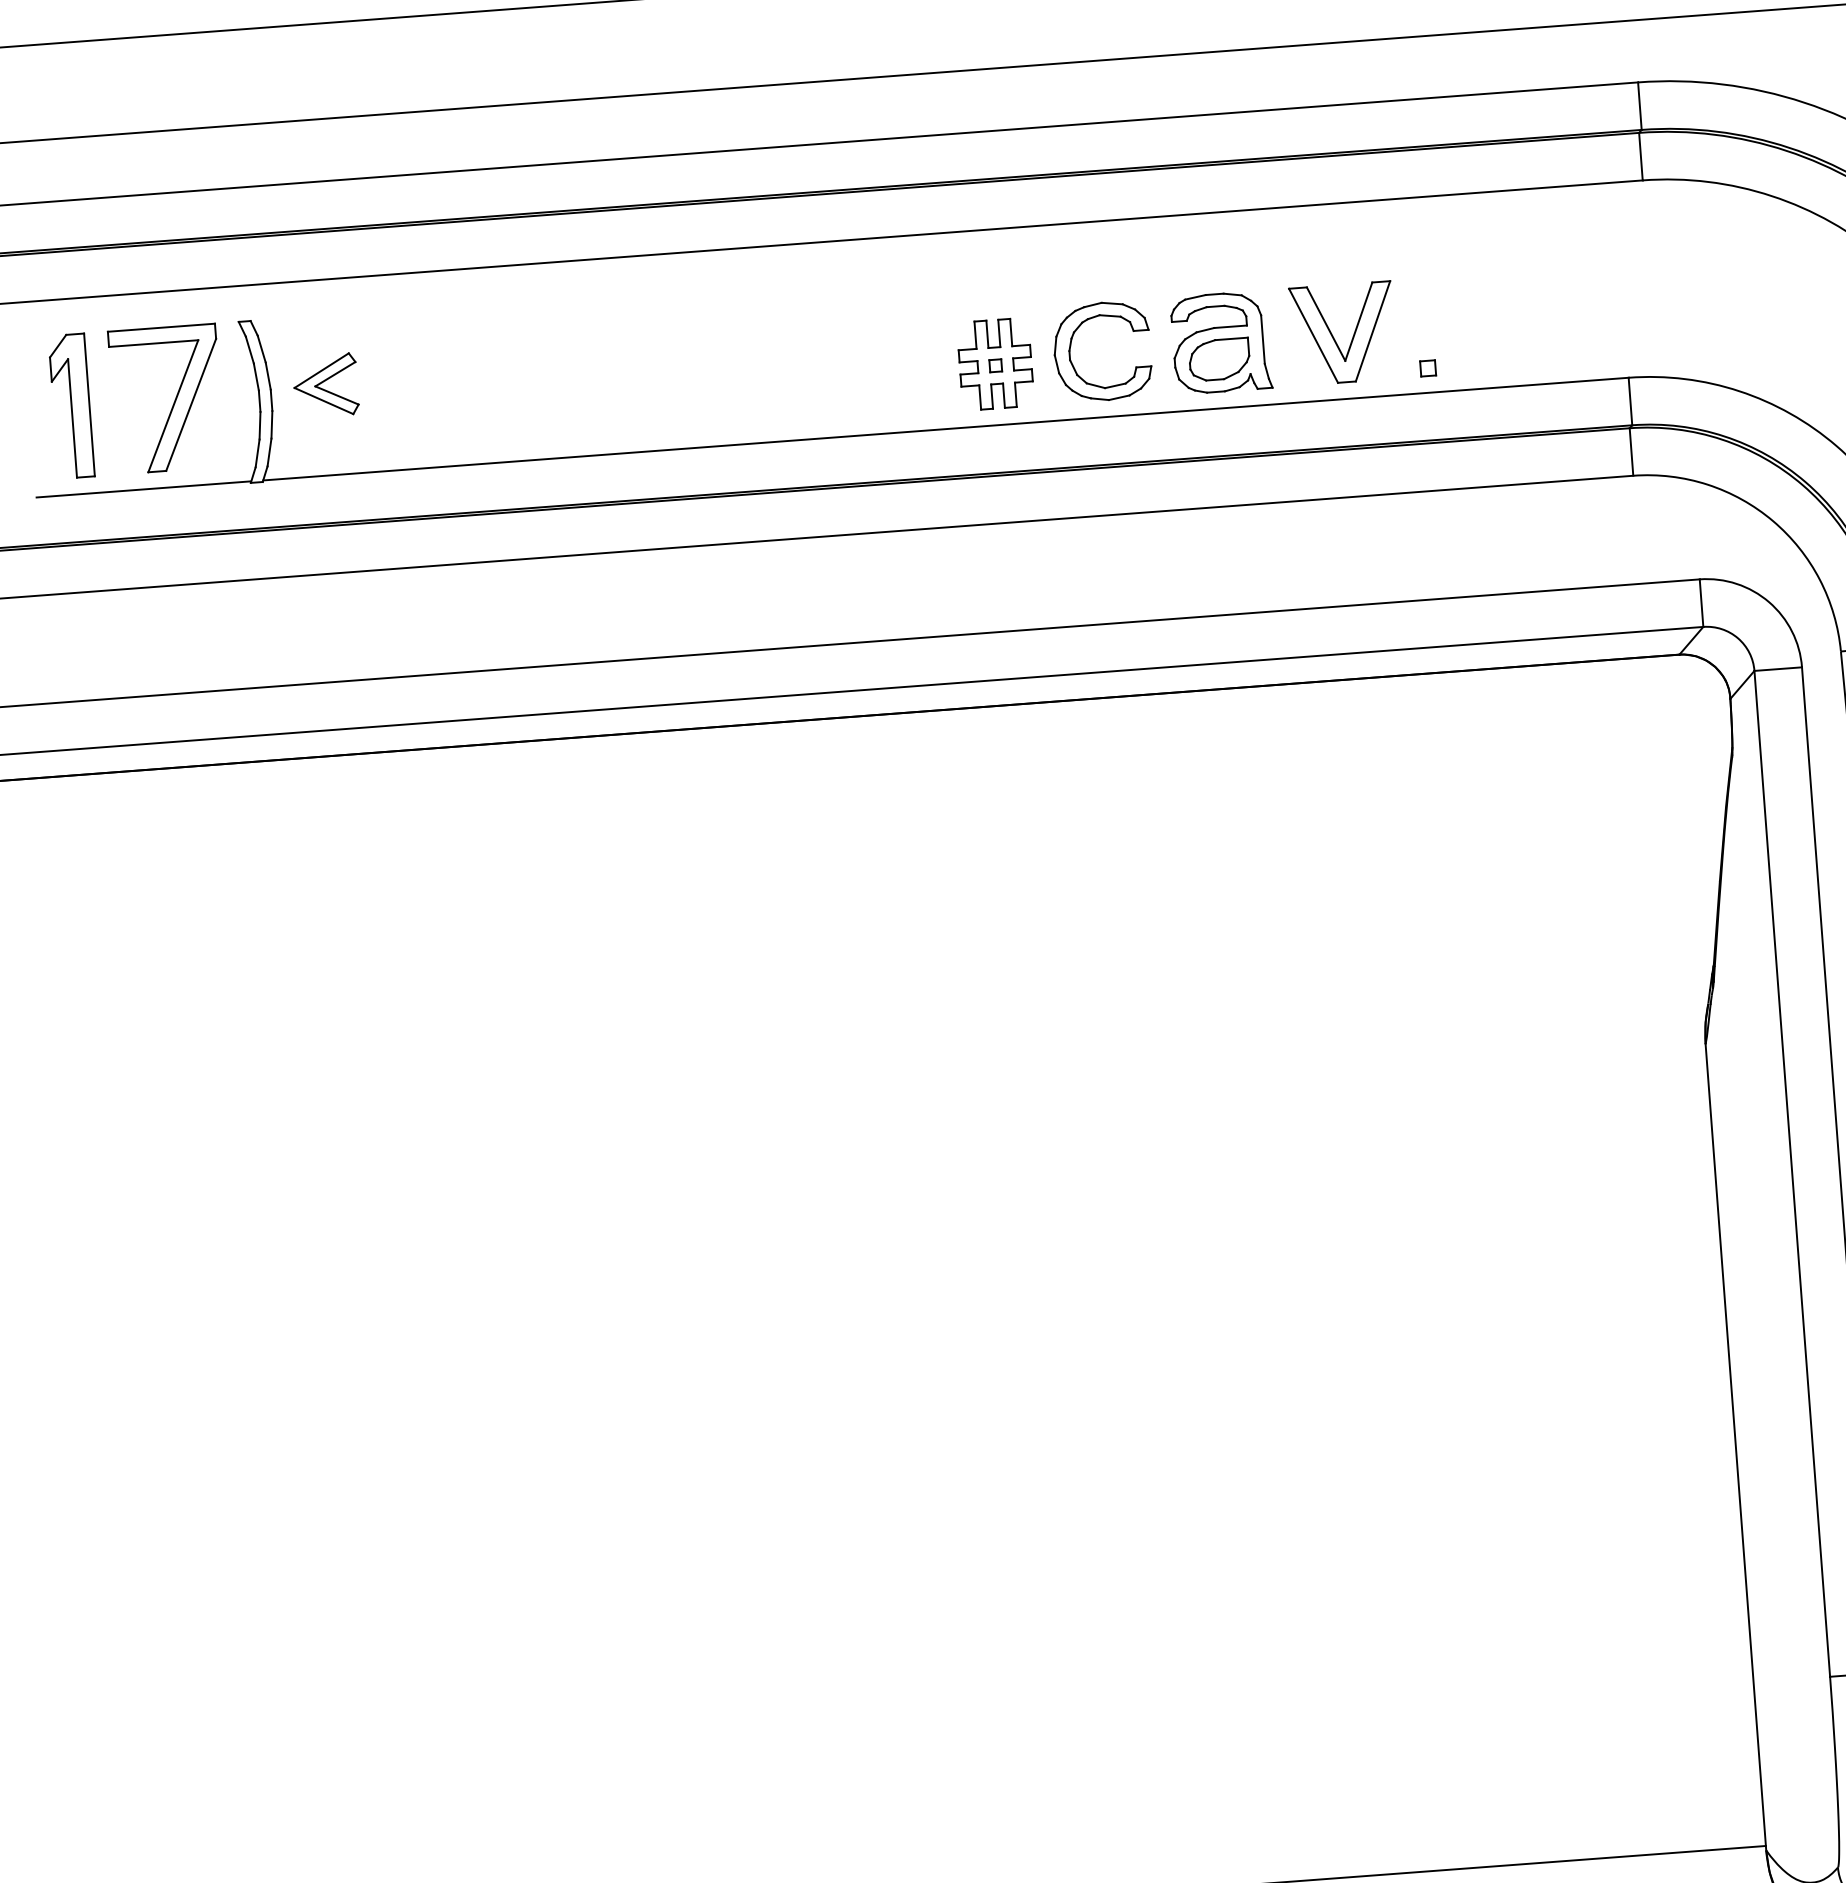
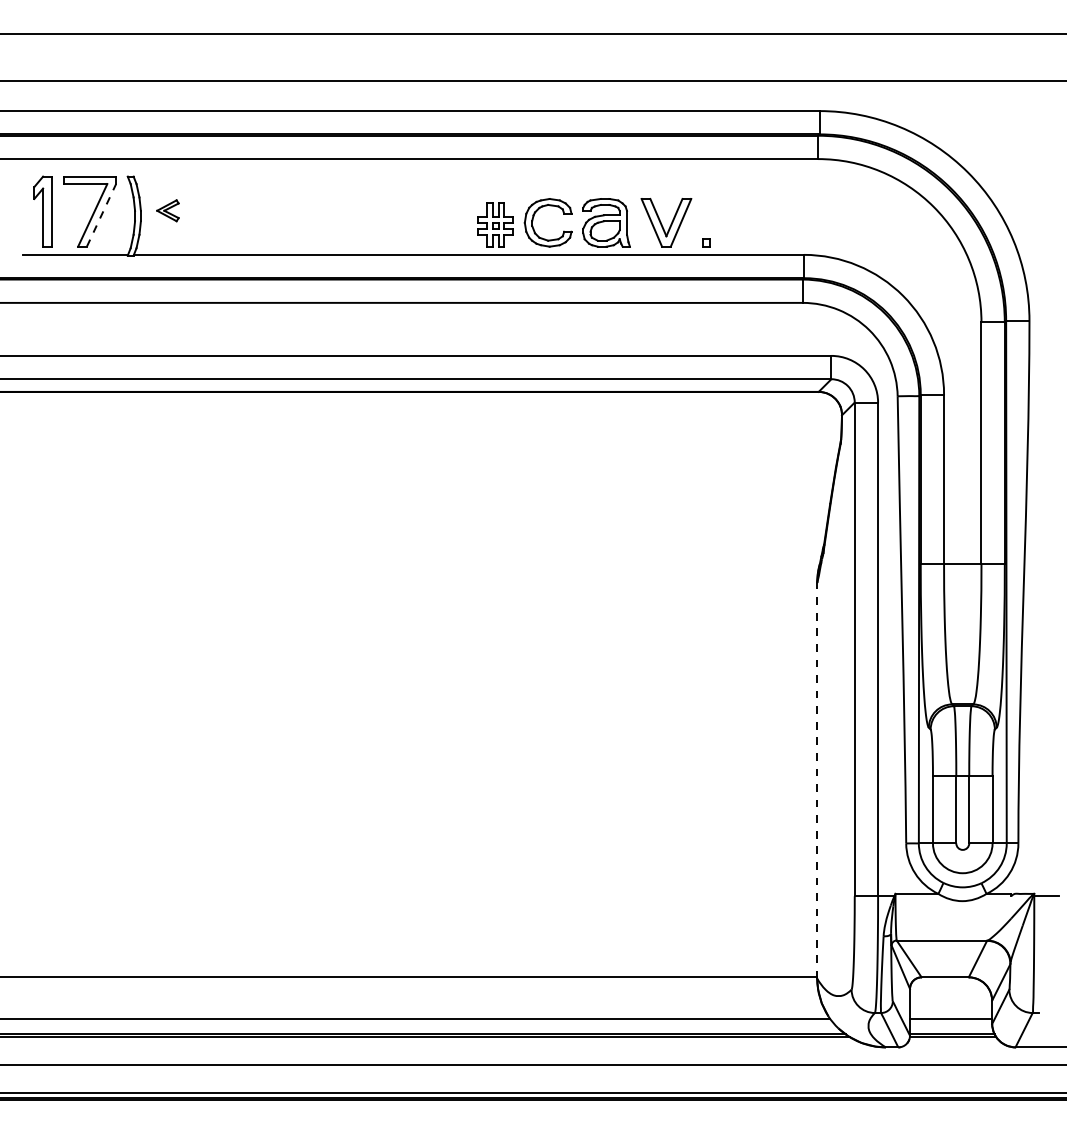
part: (324, 384) -> (167, 210), size x0.7
line: (191, 405) -> (101, 215), solid -> dashed
line: (1736, 1446) -> (817, 780), solid -> dashed

